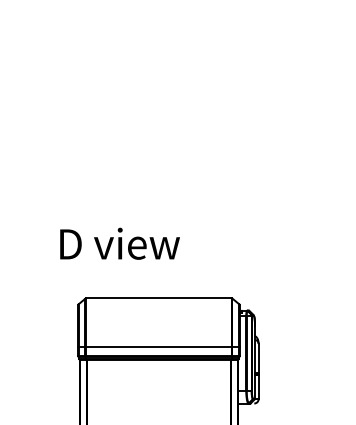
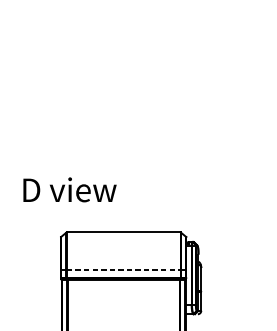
text: (119, 243) -> (69, 189), moved
line: (159, 347) -> (124, 270), solid -> dashed

